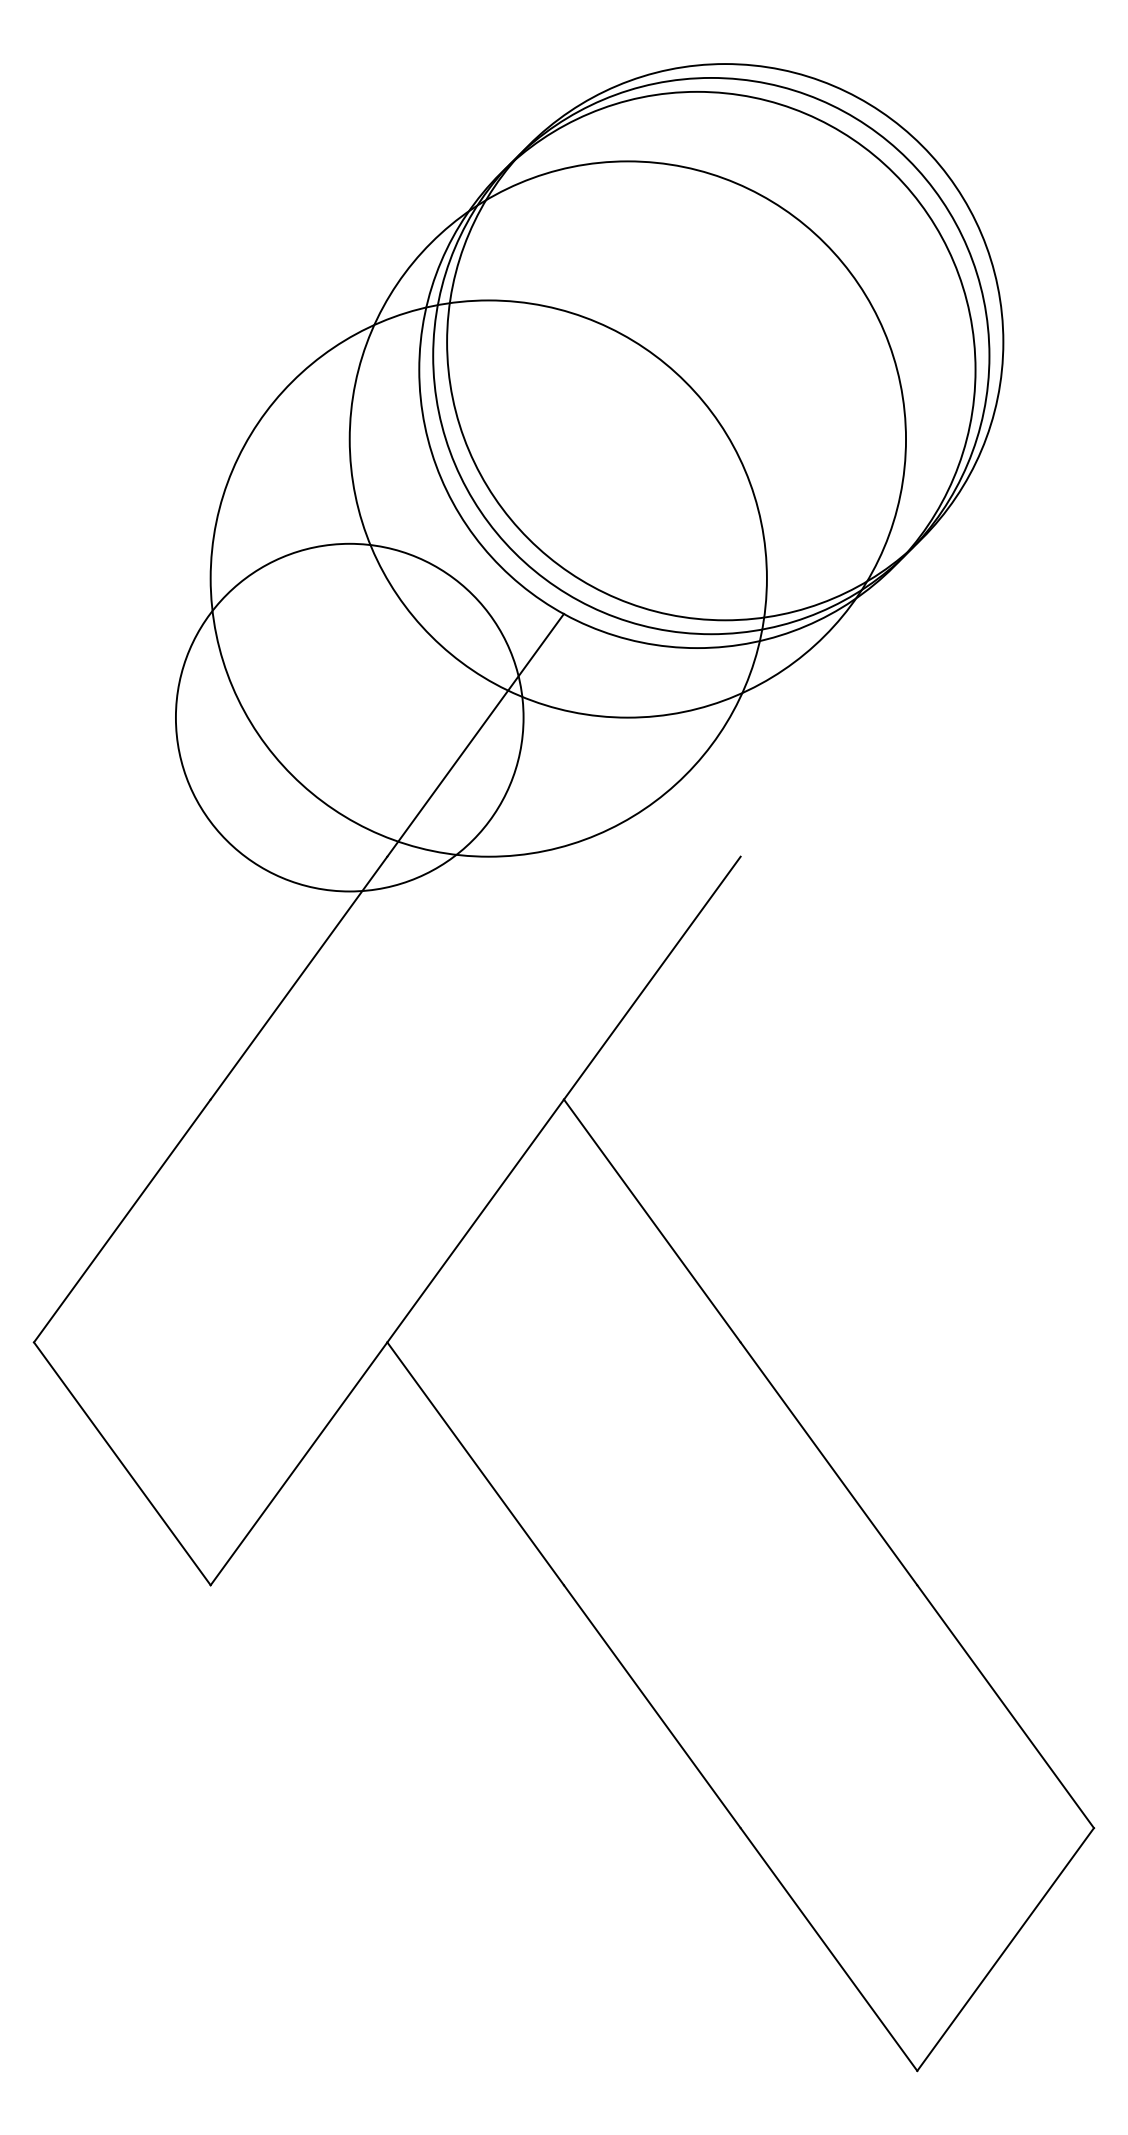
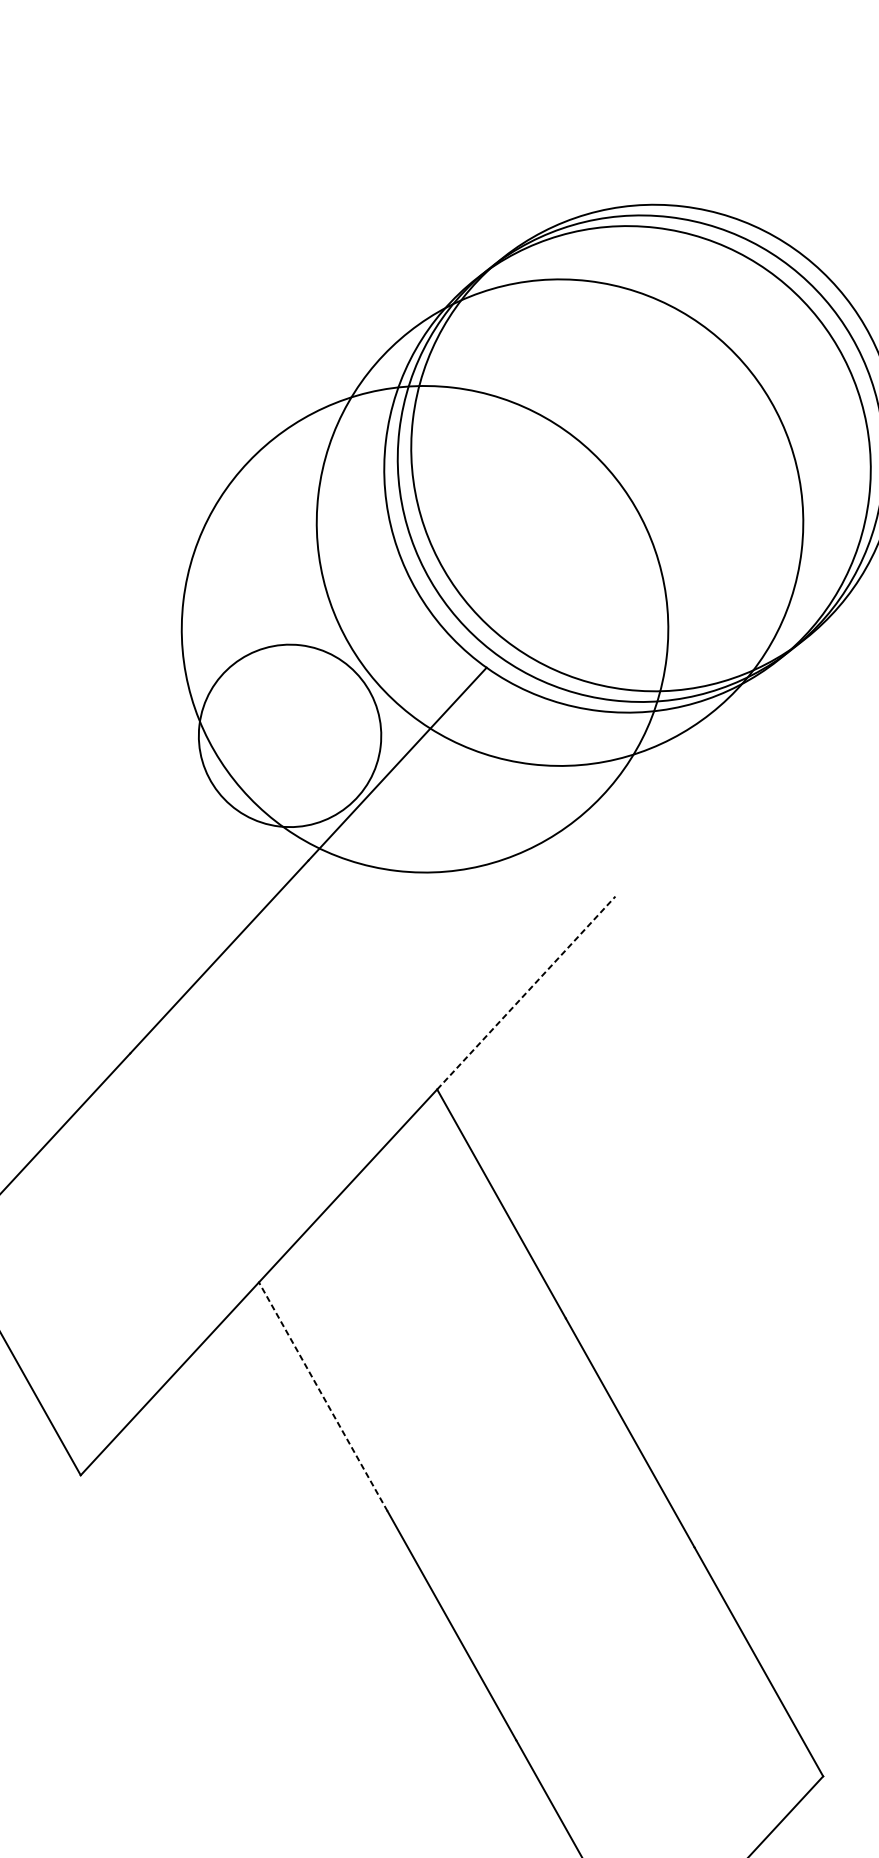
circle: (349, 717) -> (289, 735), size x0.6
line: (652, 977) -> (526, 992), solid -> dashed
line: (475, 1463) -> (323, 1396), solid -> dashed

